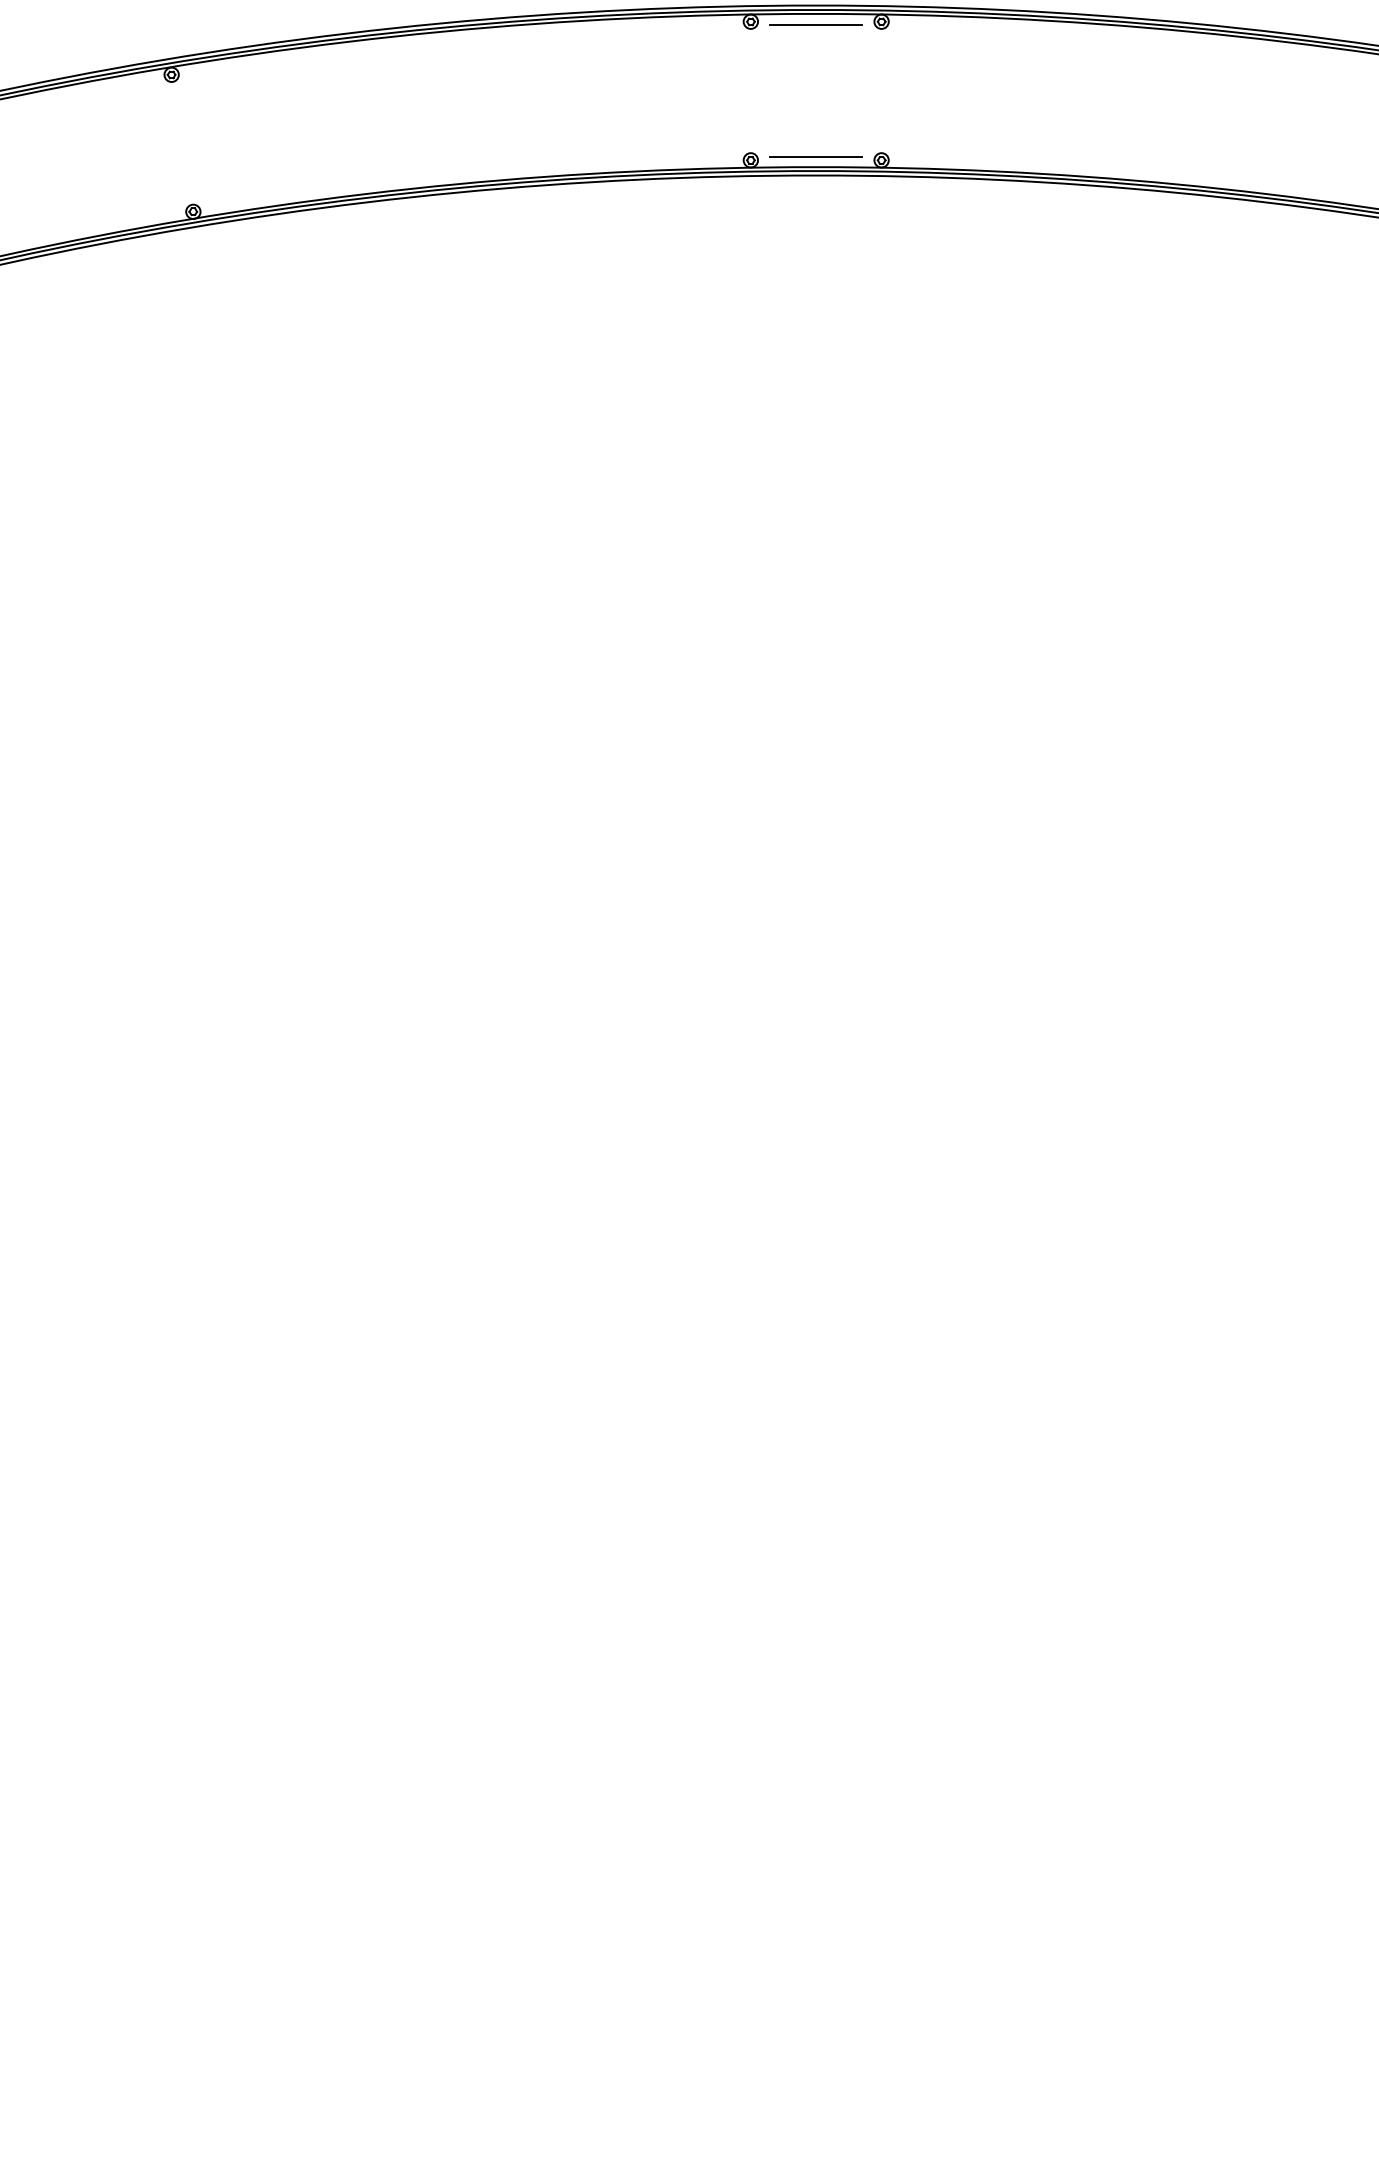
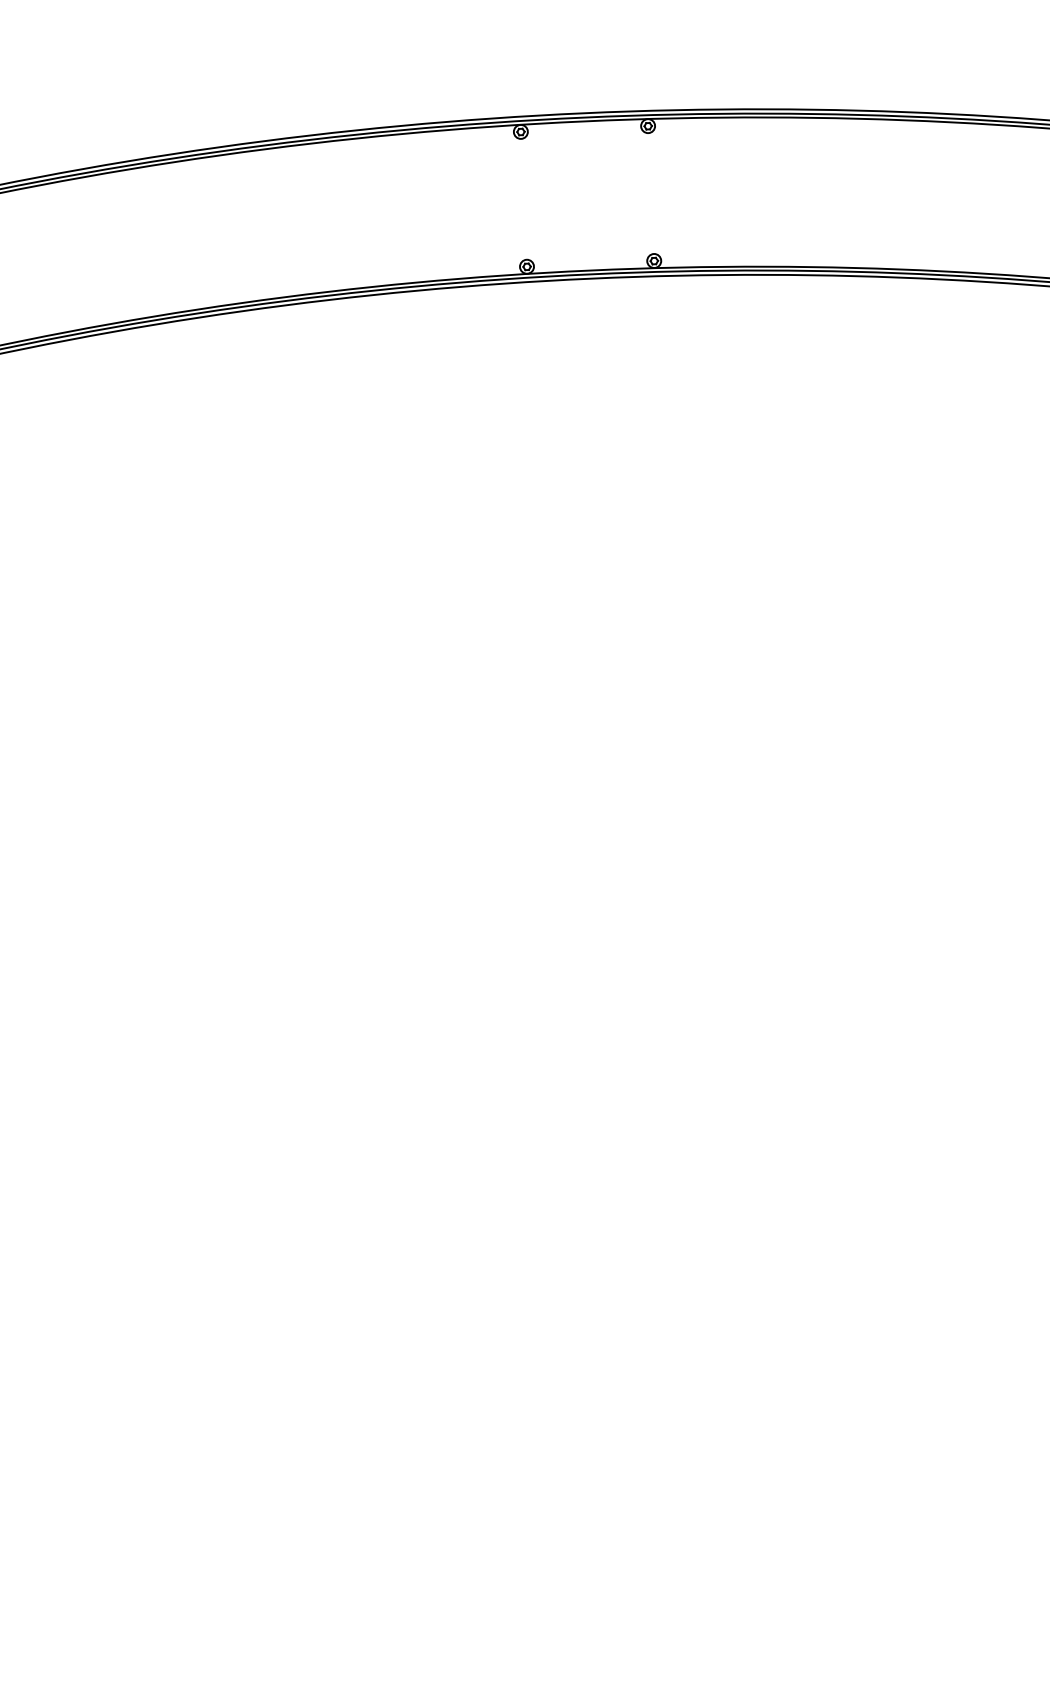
line: (815, 24) -> (583, 131), removed
line: (815, 156) -> (589, 260), removed

